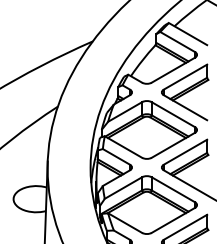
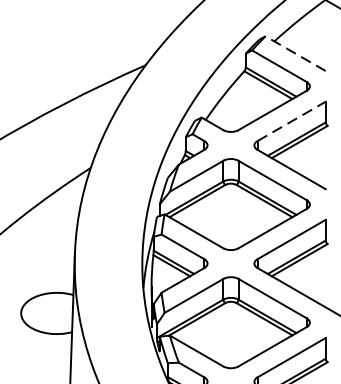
line: (187, 33) -> (294, 52), solid -> dashed
line: (185, 76) -> (291, 120), solid -> dashed

